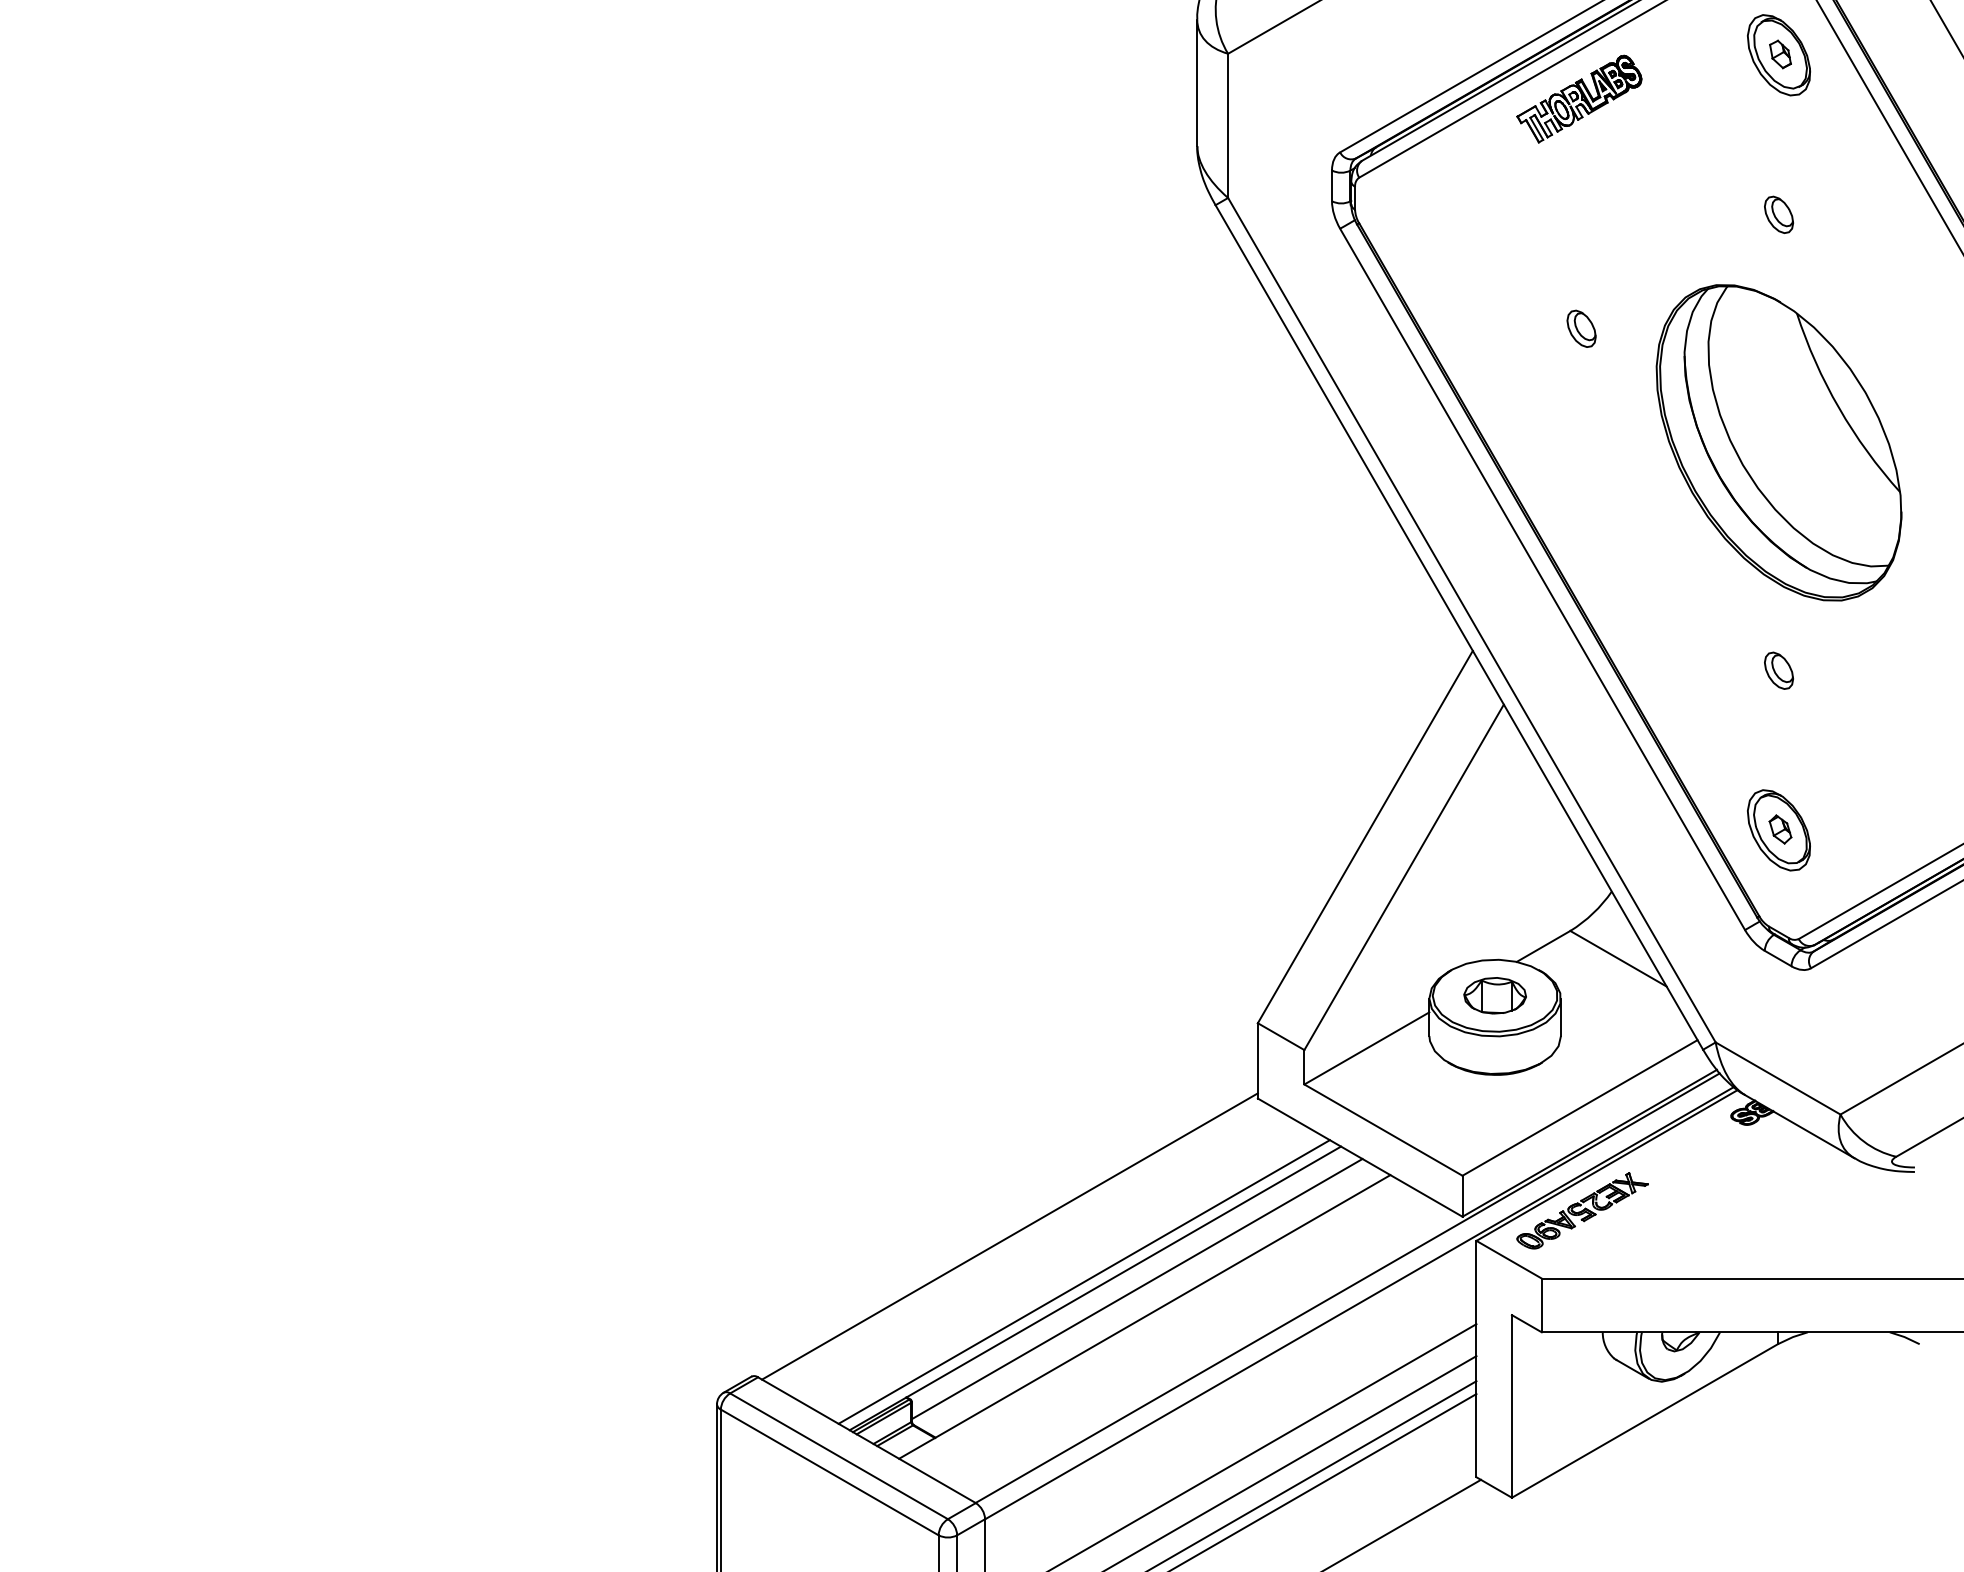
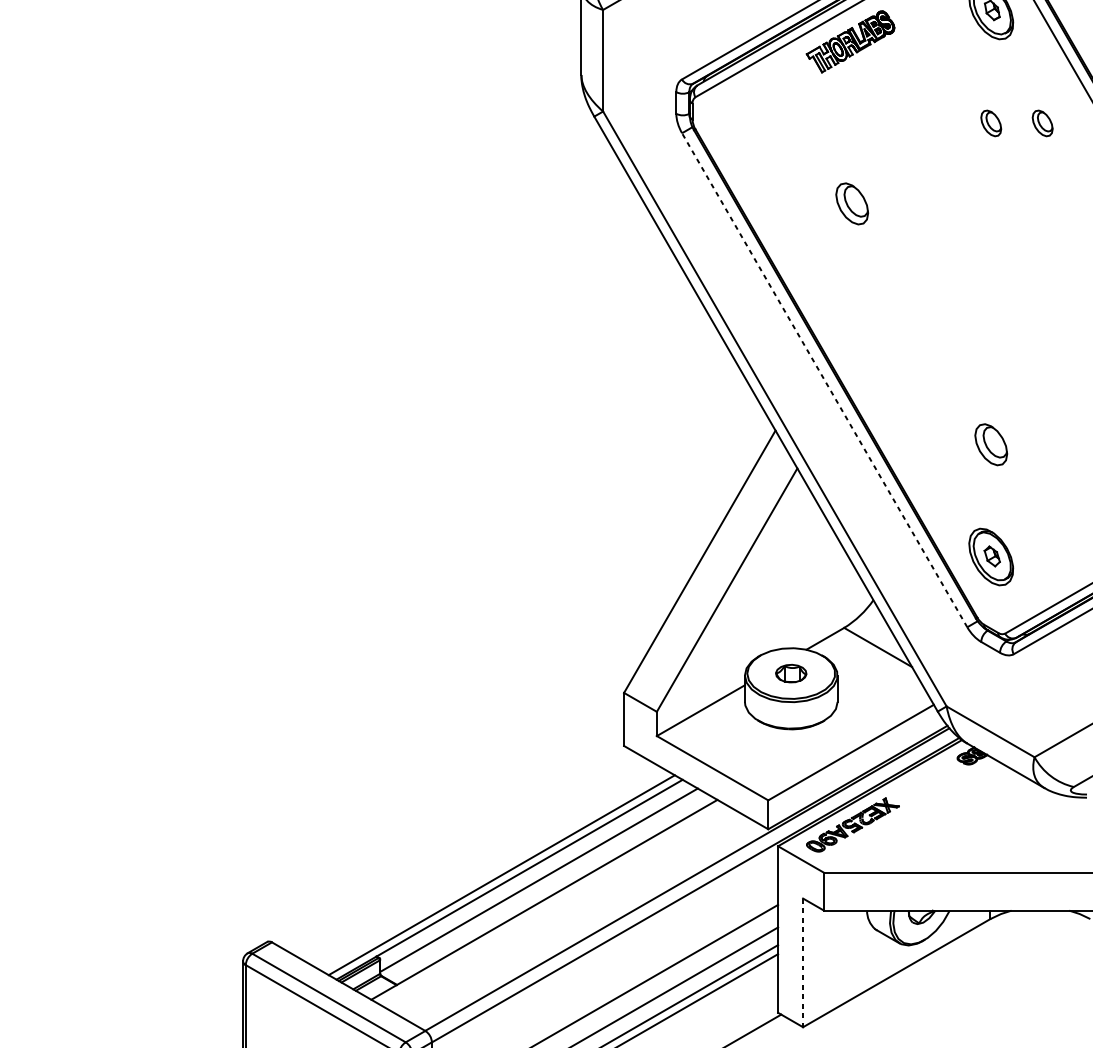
part: (1851, 214) -> (1042, 123), added
part: (1581, 328) -> (852, 203), size x1.6
part: (1778, 442) -> (990, 283), removed
line: (1542, 579) -> (824, 380), solid -> dashed
part: (1778, 670) -> (990, 444), size x1.6
part: (1494, 995) -> (790, 673), size x0.7
line: (1009, 1236) -> (449, 843), removed
line: (1511, 1406) -> (802, 962), solid -> dashed

